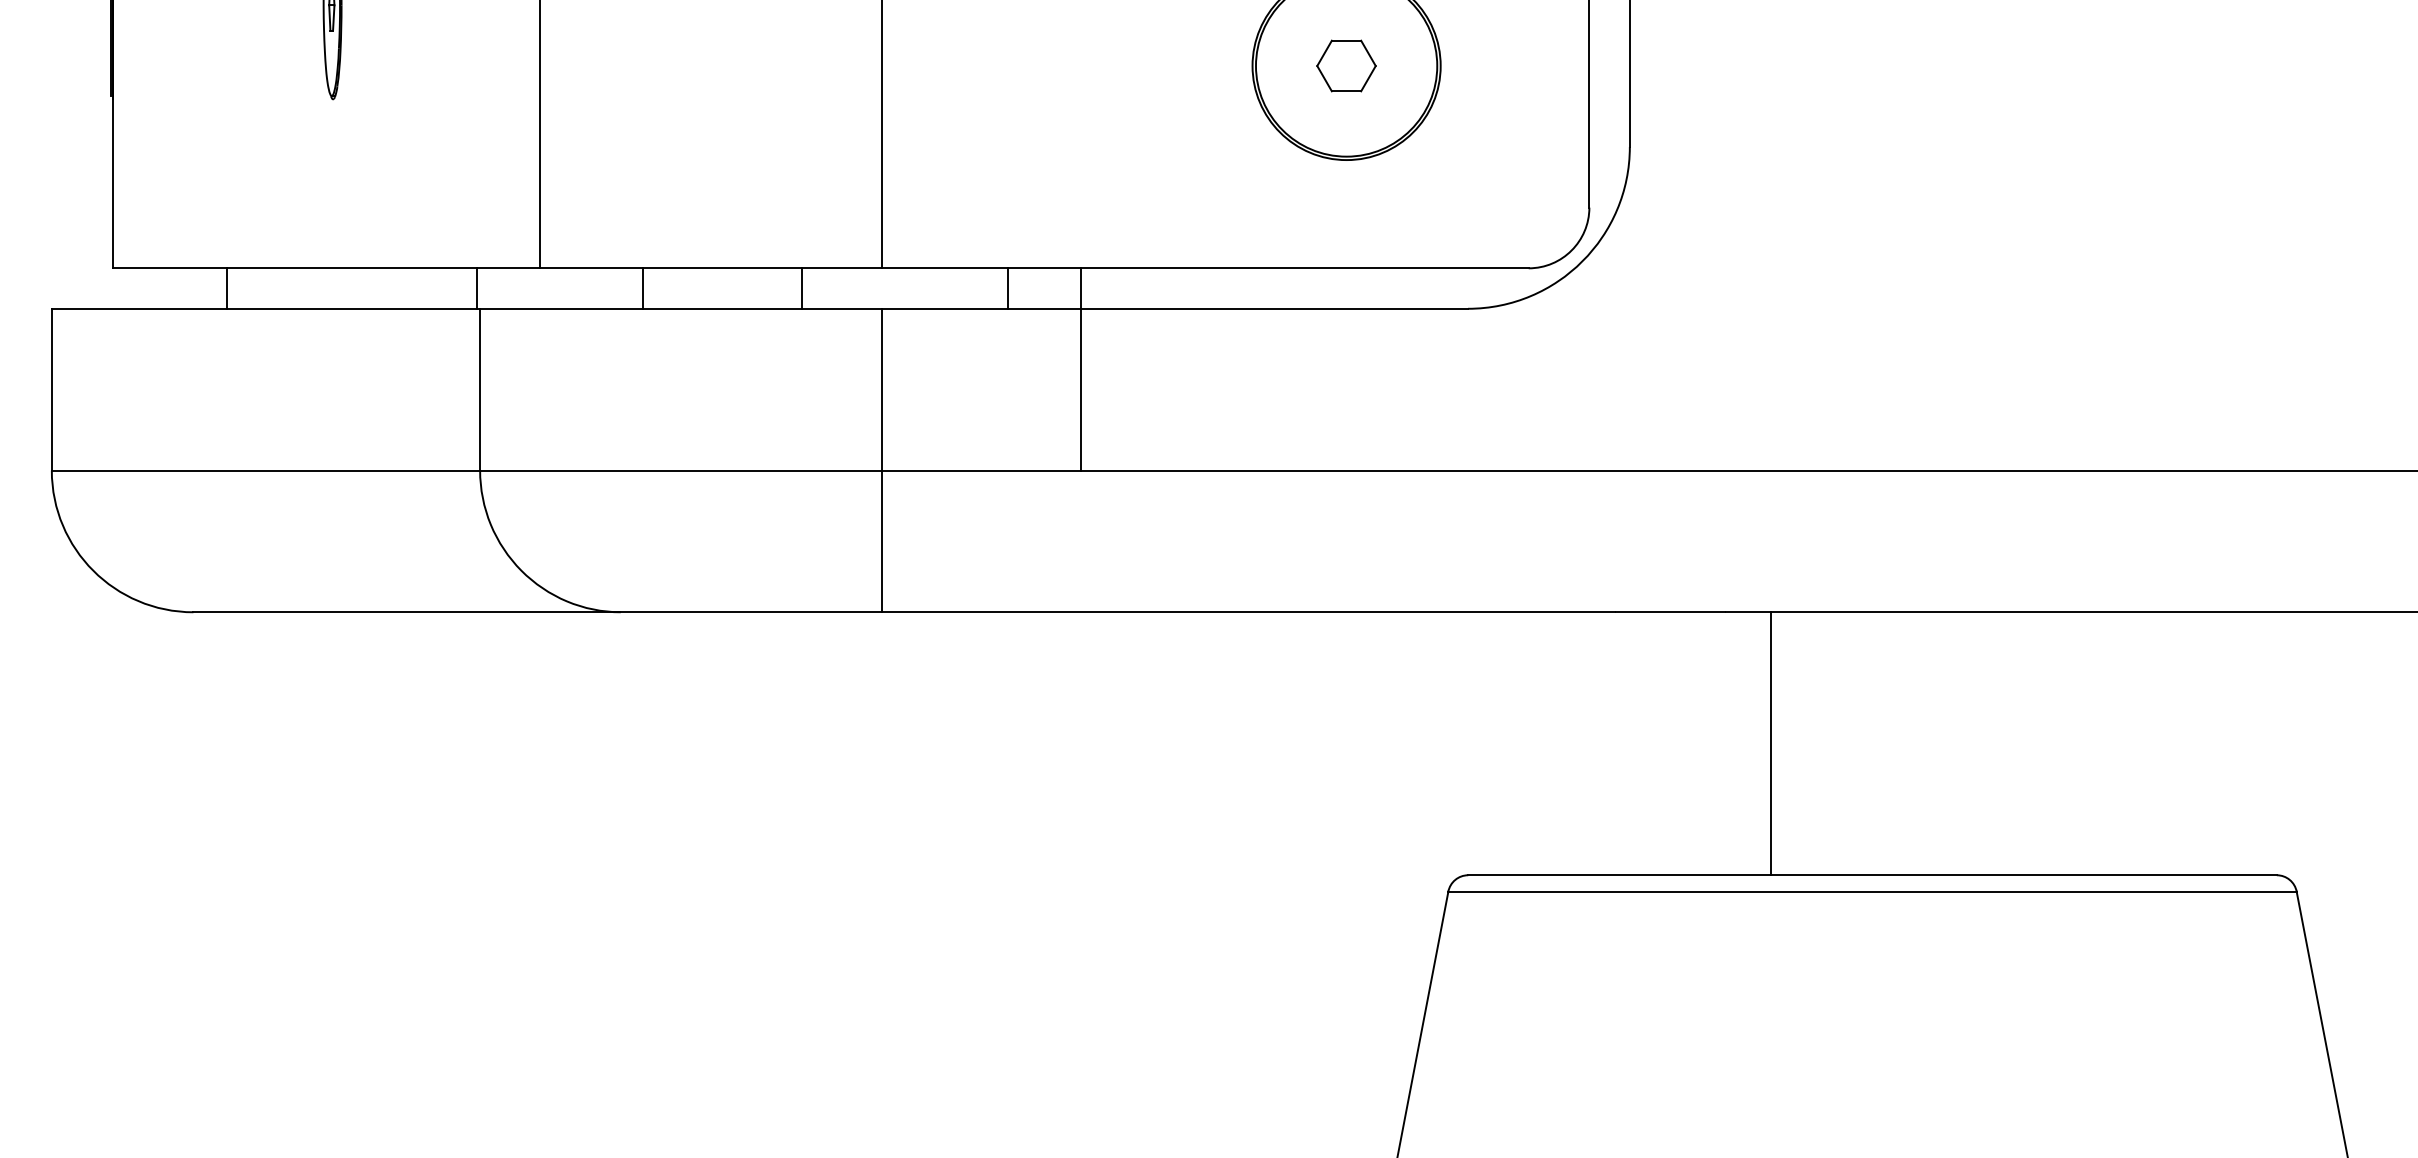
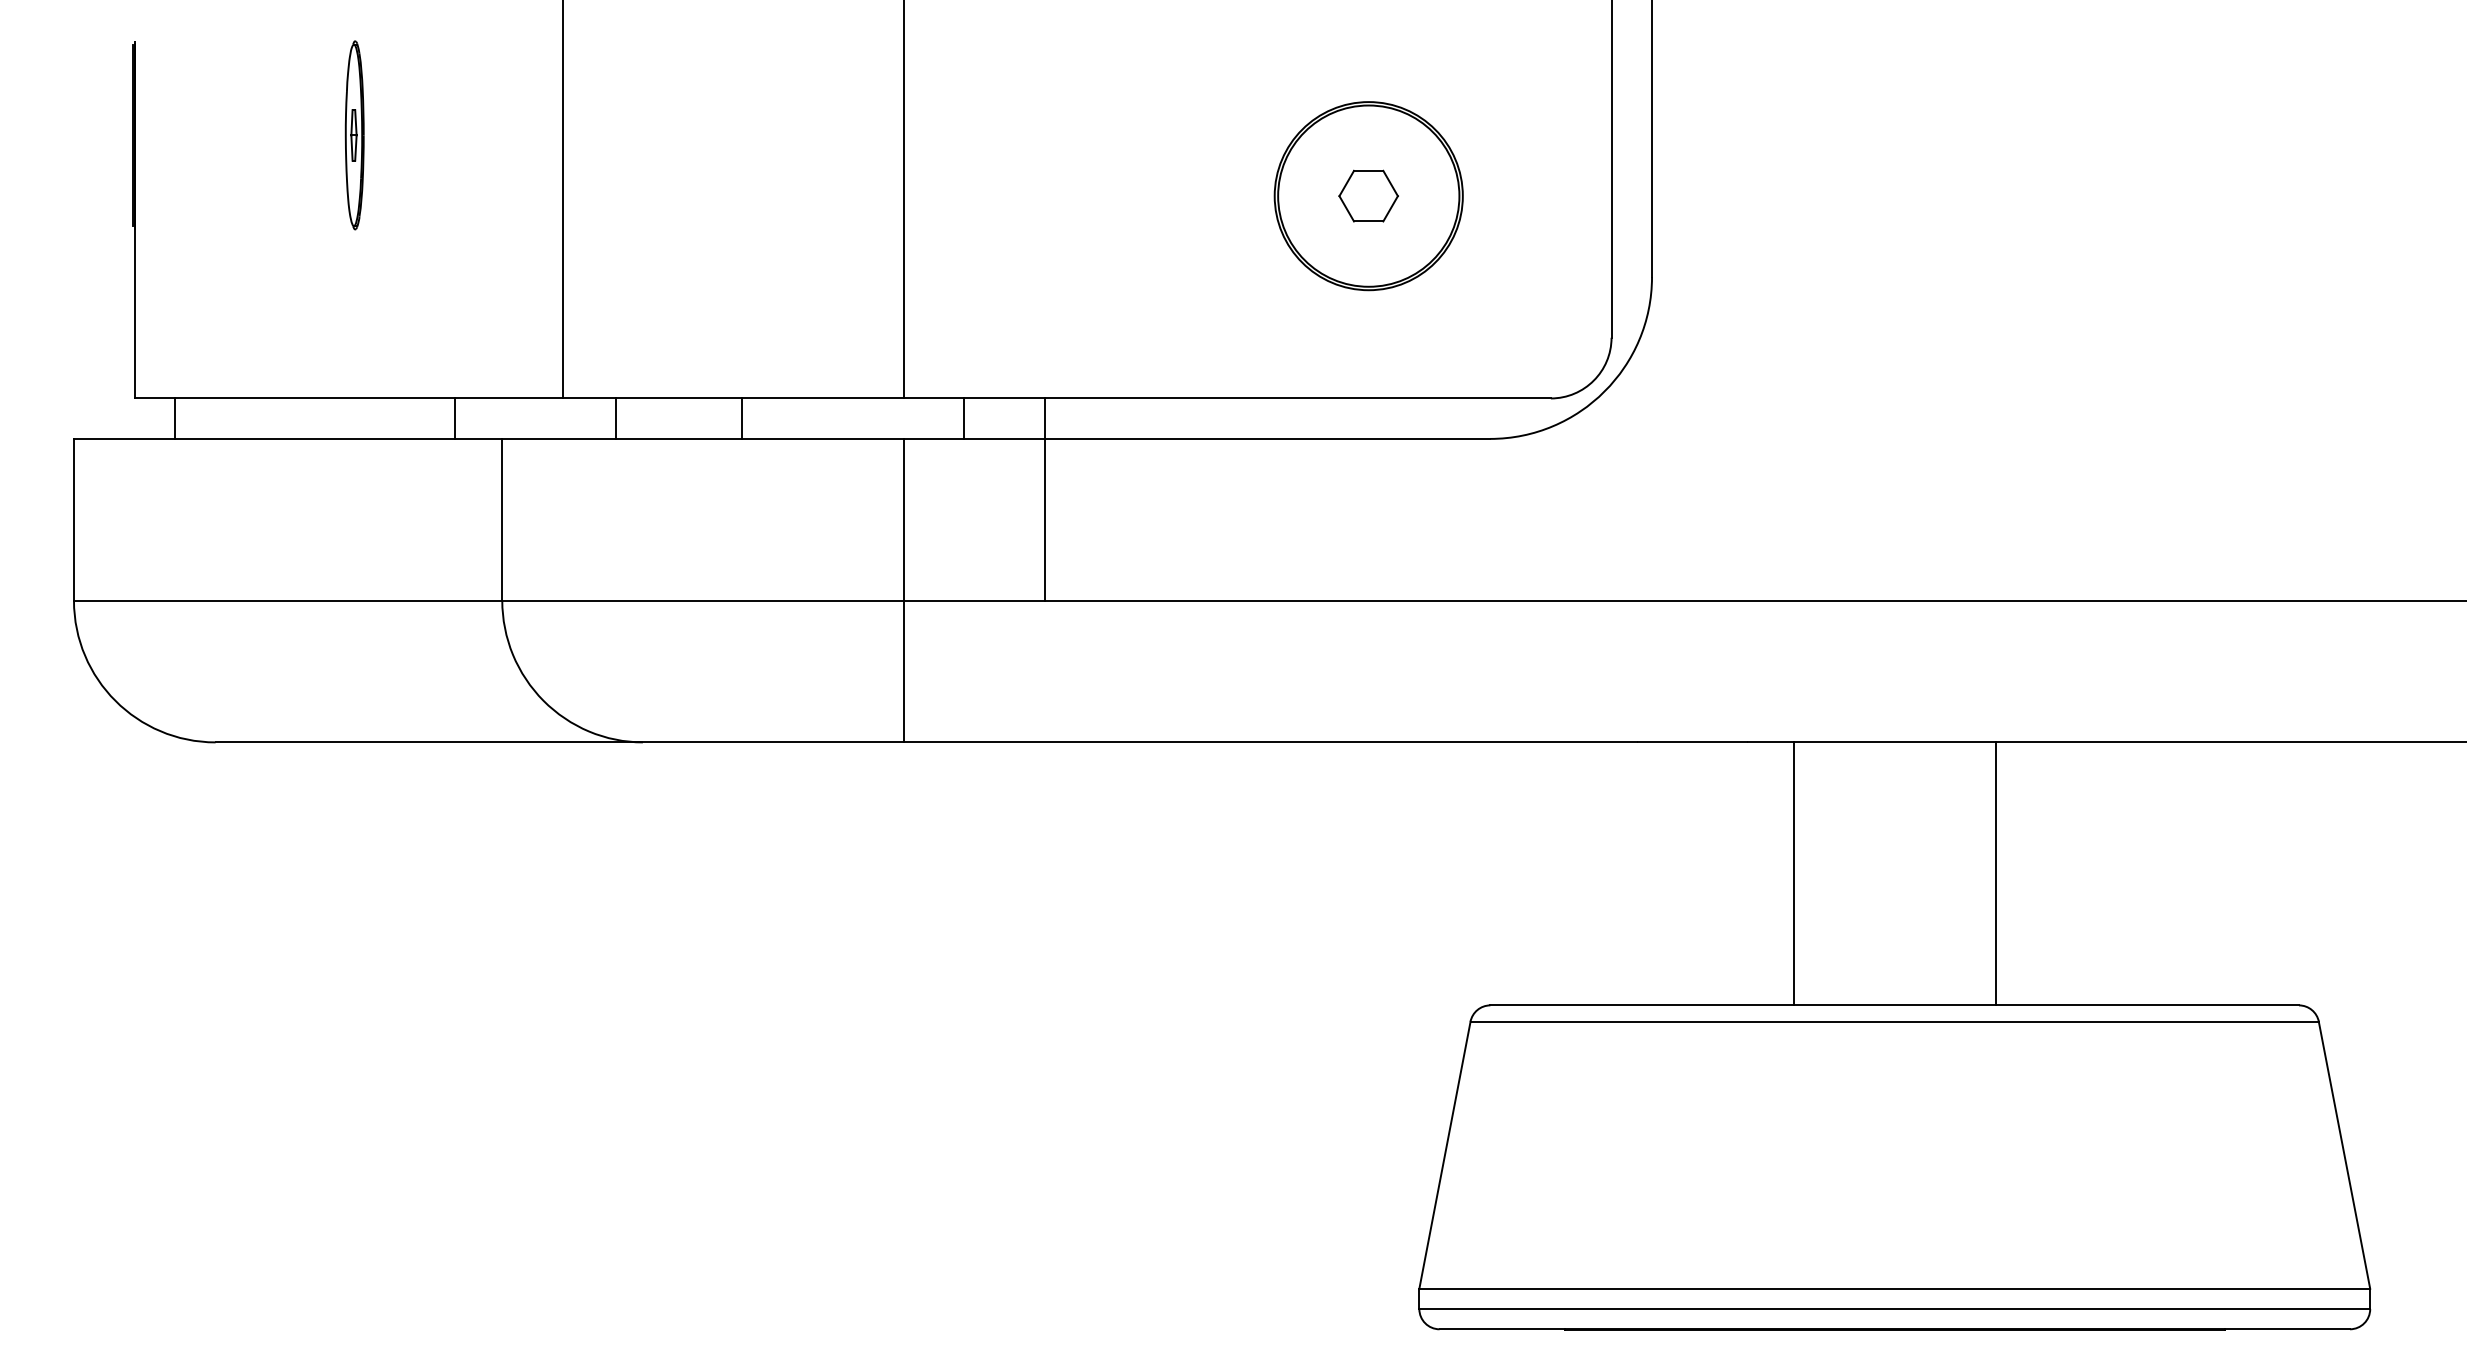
line: (227, 288) -> (175, 418), moved
line: (477, 288) -> (455, 418), moved
line: (643, 288) -> (616, 418), moved
line: (802, 288) -> (741, 418), moved
line: (1008, 288) -> (964, 418), moved
line: (1081, 369) -> (1045, 499), moved
line: (1973, 743) -> (1995, 873), added

